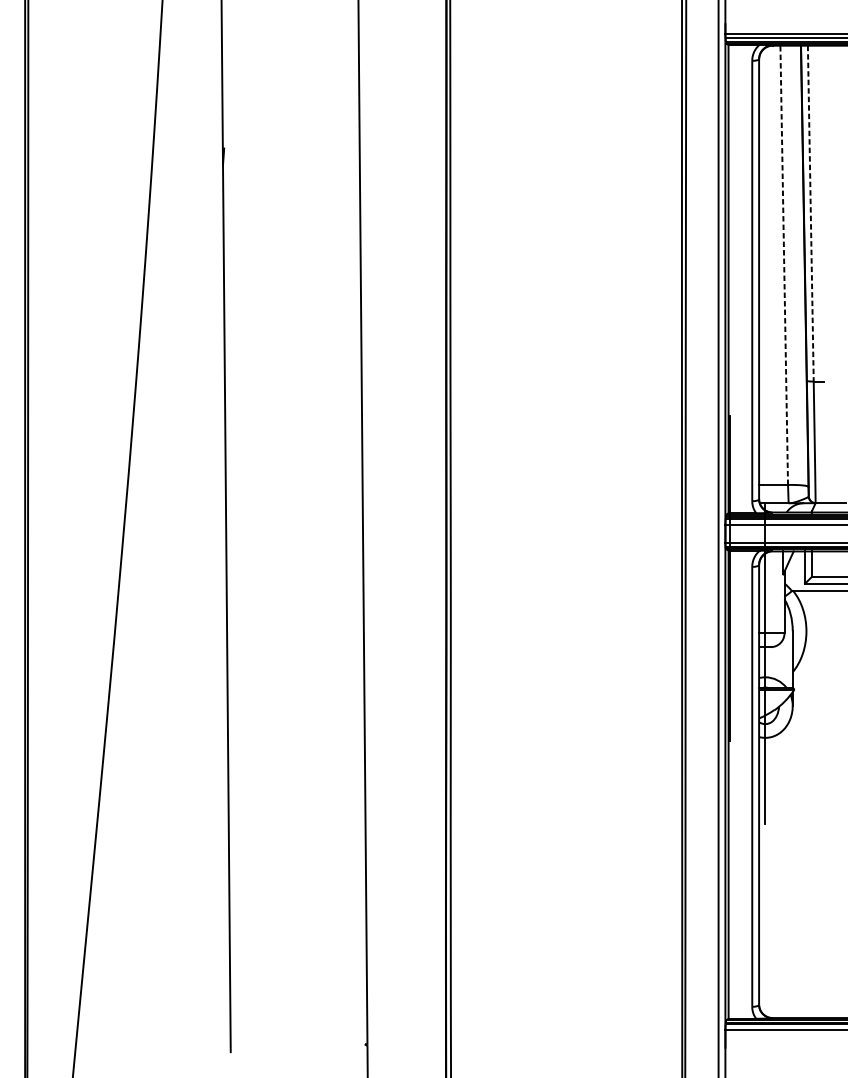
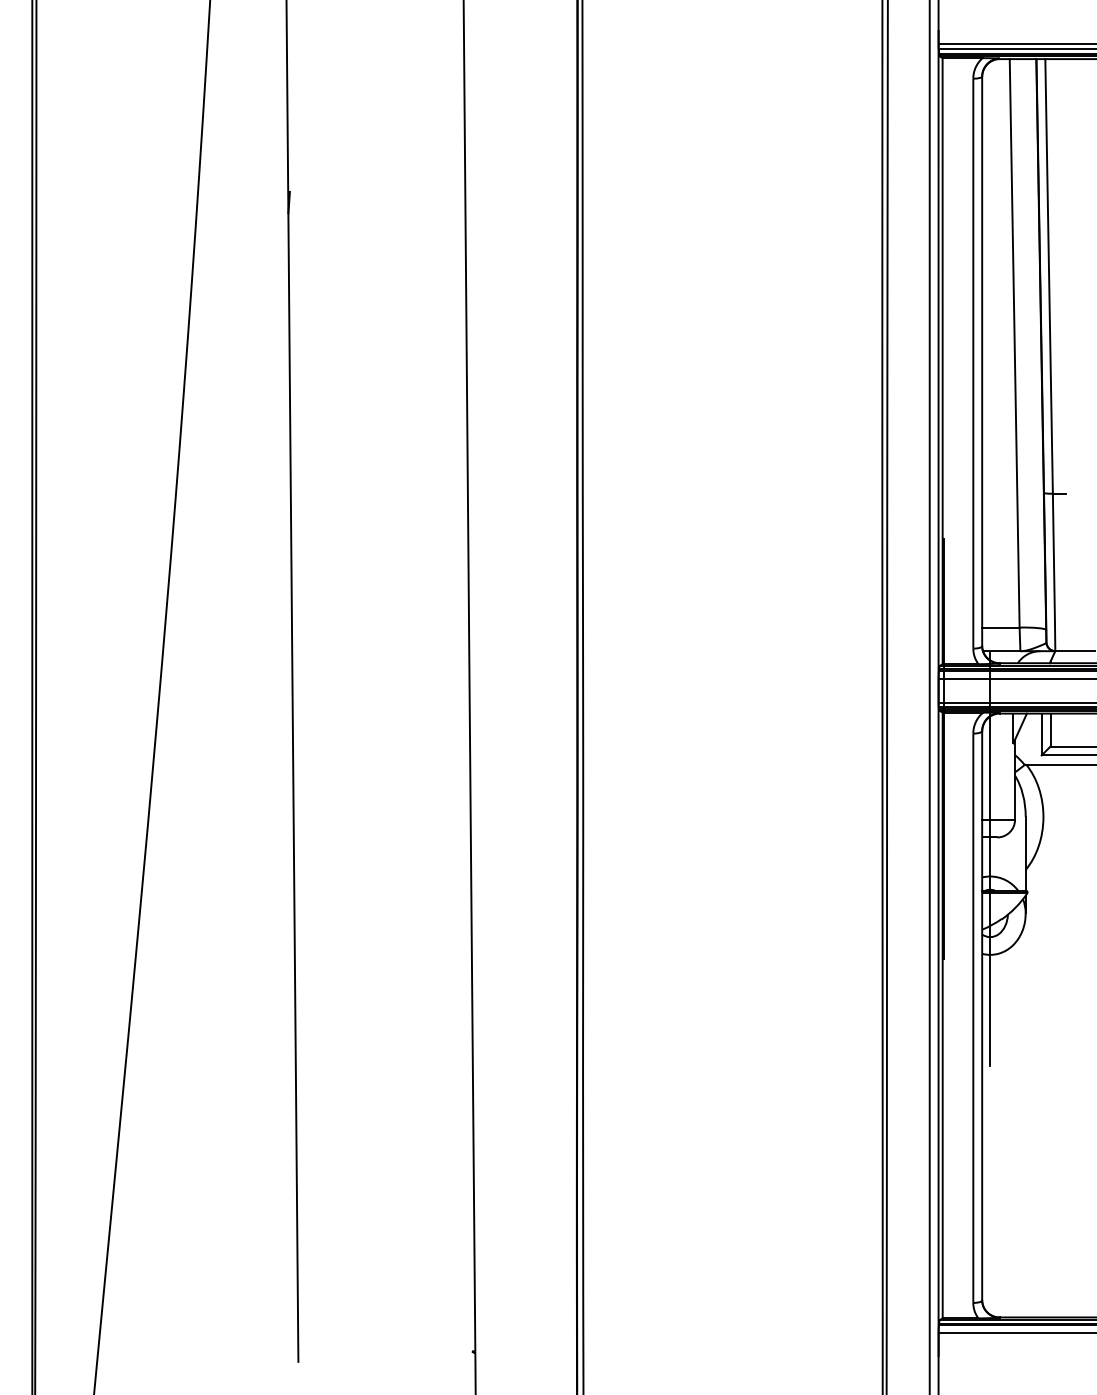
line: (811, 213) -> (1049, 276), dashed -> solid
line: (784, 264) -> (1014, 342), dashed -> solid

